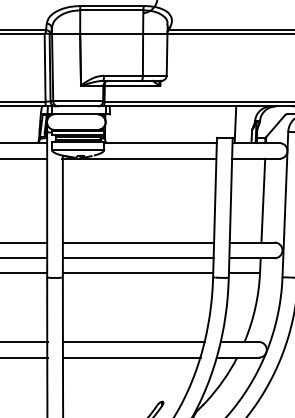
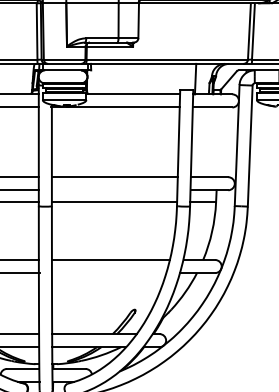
line: (262, 200) -> (218, 142), removed
line: (138, 258) -> (114, 190), removed
line: (132, 358) -> (109, 273), removed

